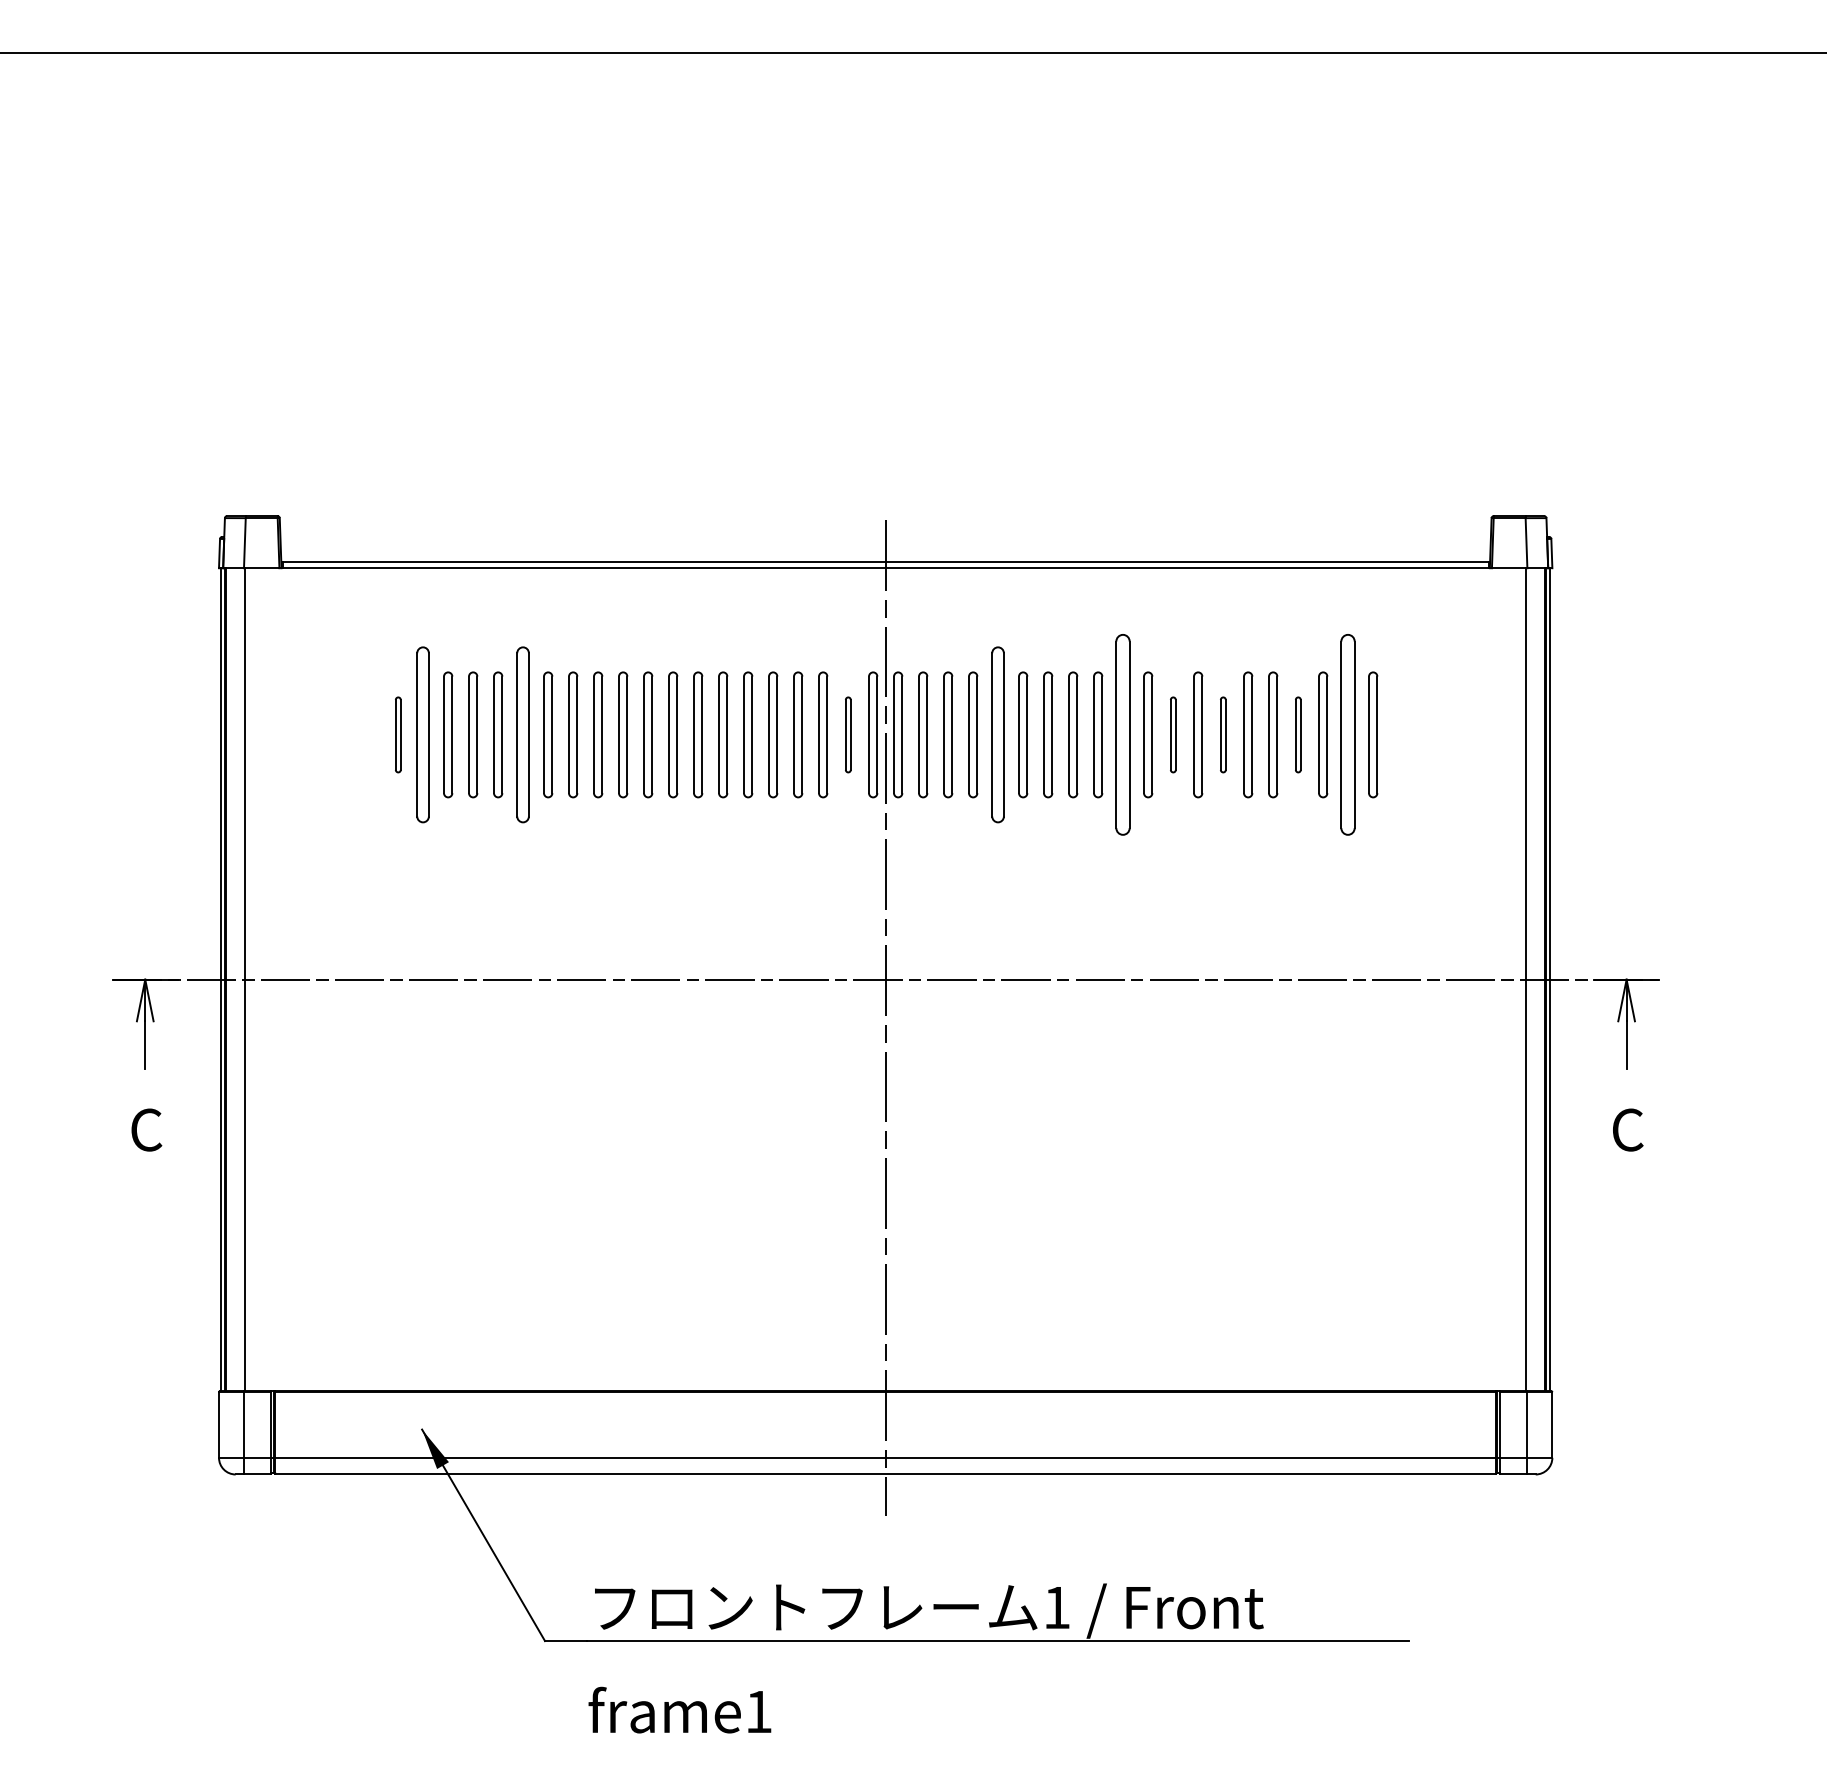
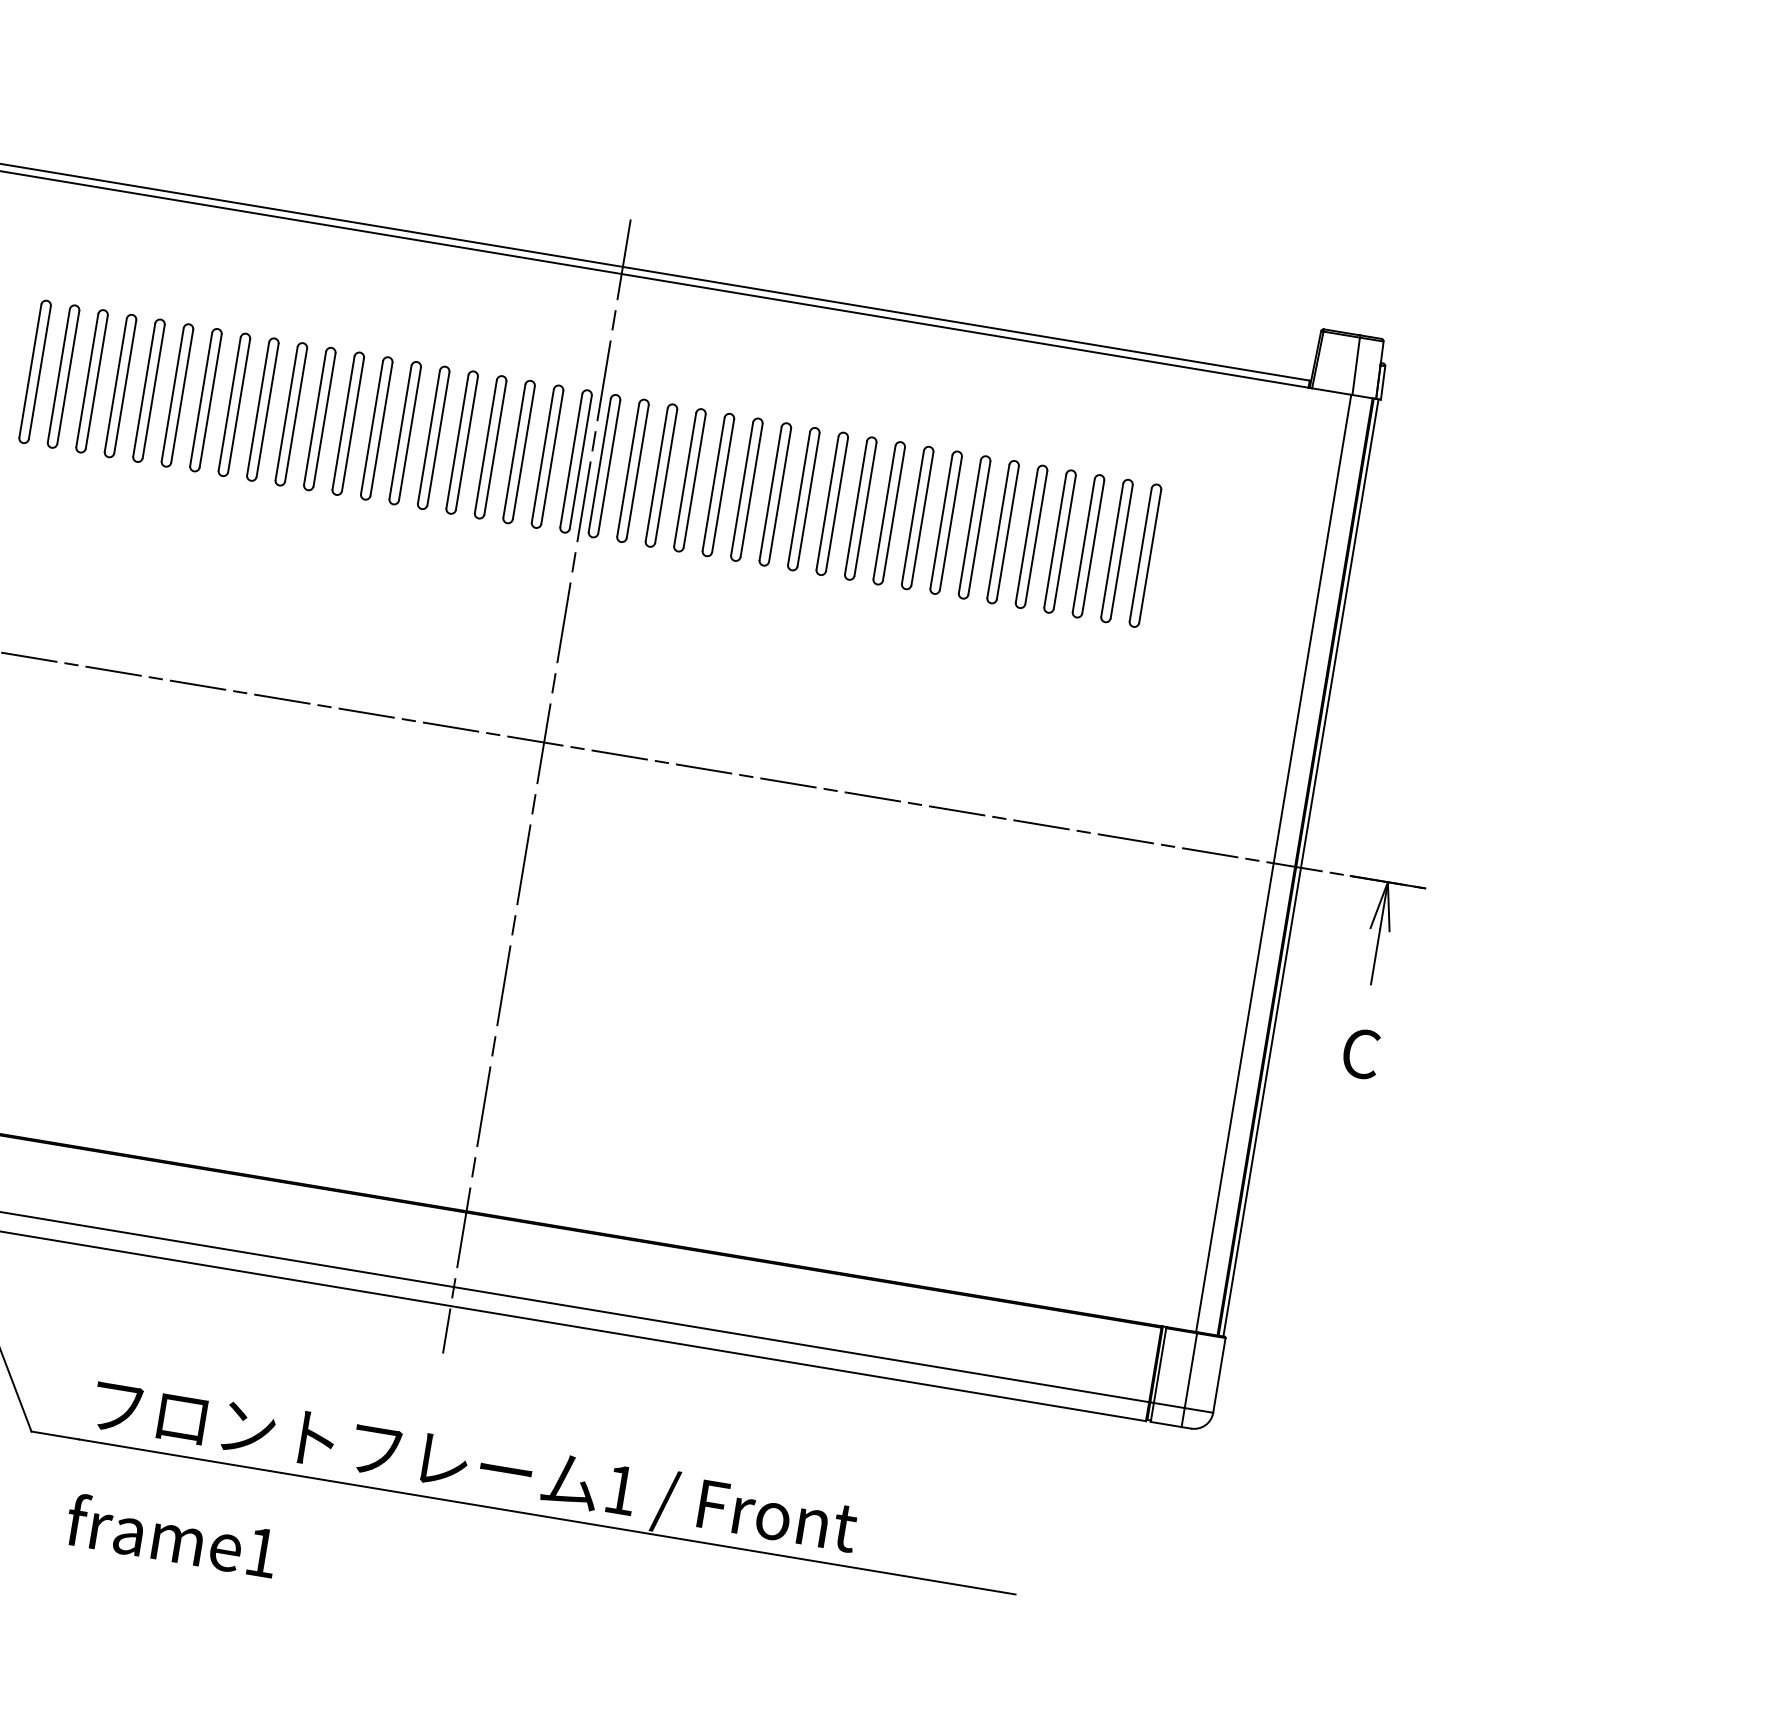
part: (398, 734) -> (35, 371), size x1.67
part: (423, 734) -> (64, 376), size x0.71
part: (523, 734) -> (177, 395), size x0.71
part: (848, 734) -> (548, 456), size x1.67
part: (998, 734) -> (718, 484), size x0.71
part: (1123, 734) -> (861, 508), size x0.62
part: (1173, 734) -> (918, 517), size x1.67
part: (1223, 734) -> (975, 527), size x1.67
part: (1298, 734) -> (1060, 541), size x1.67
part: (1348, 734) -> (1117, 550), size x0.62

